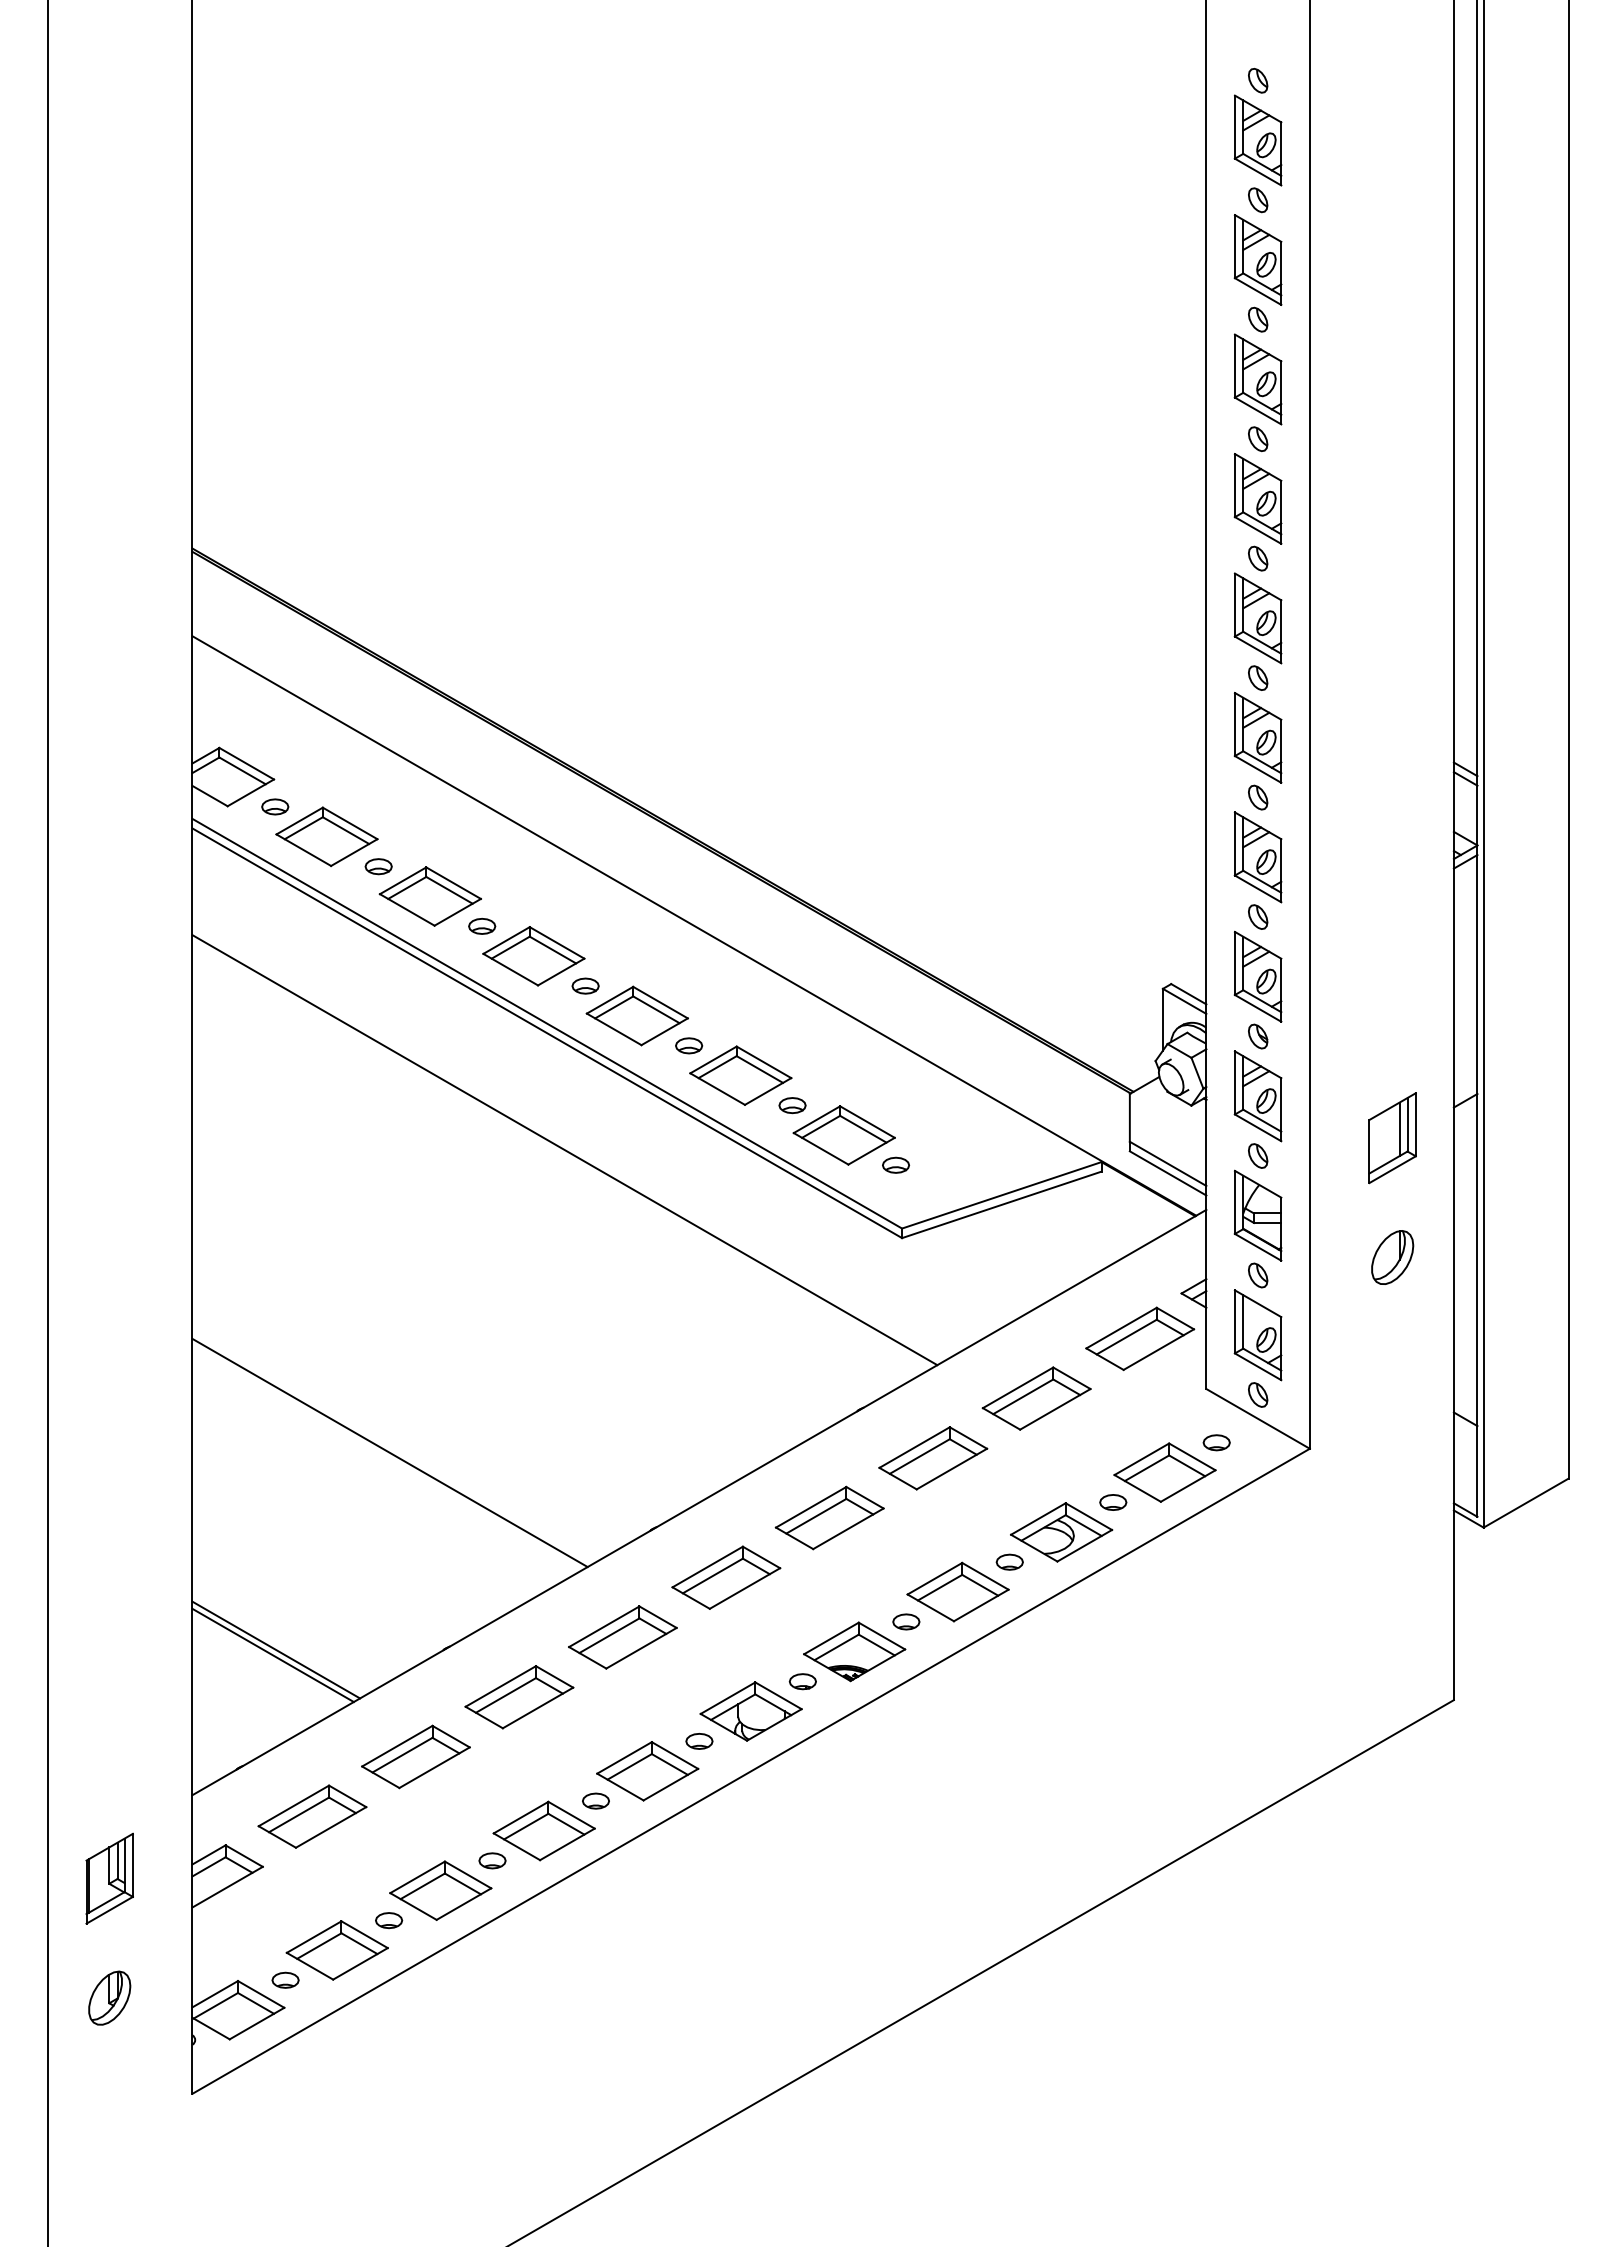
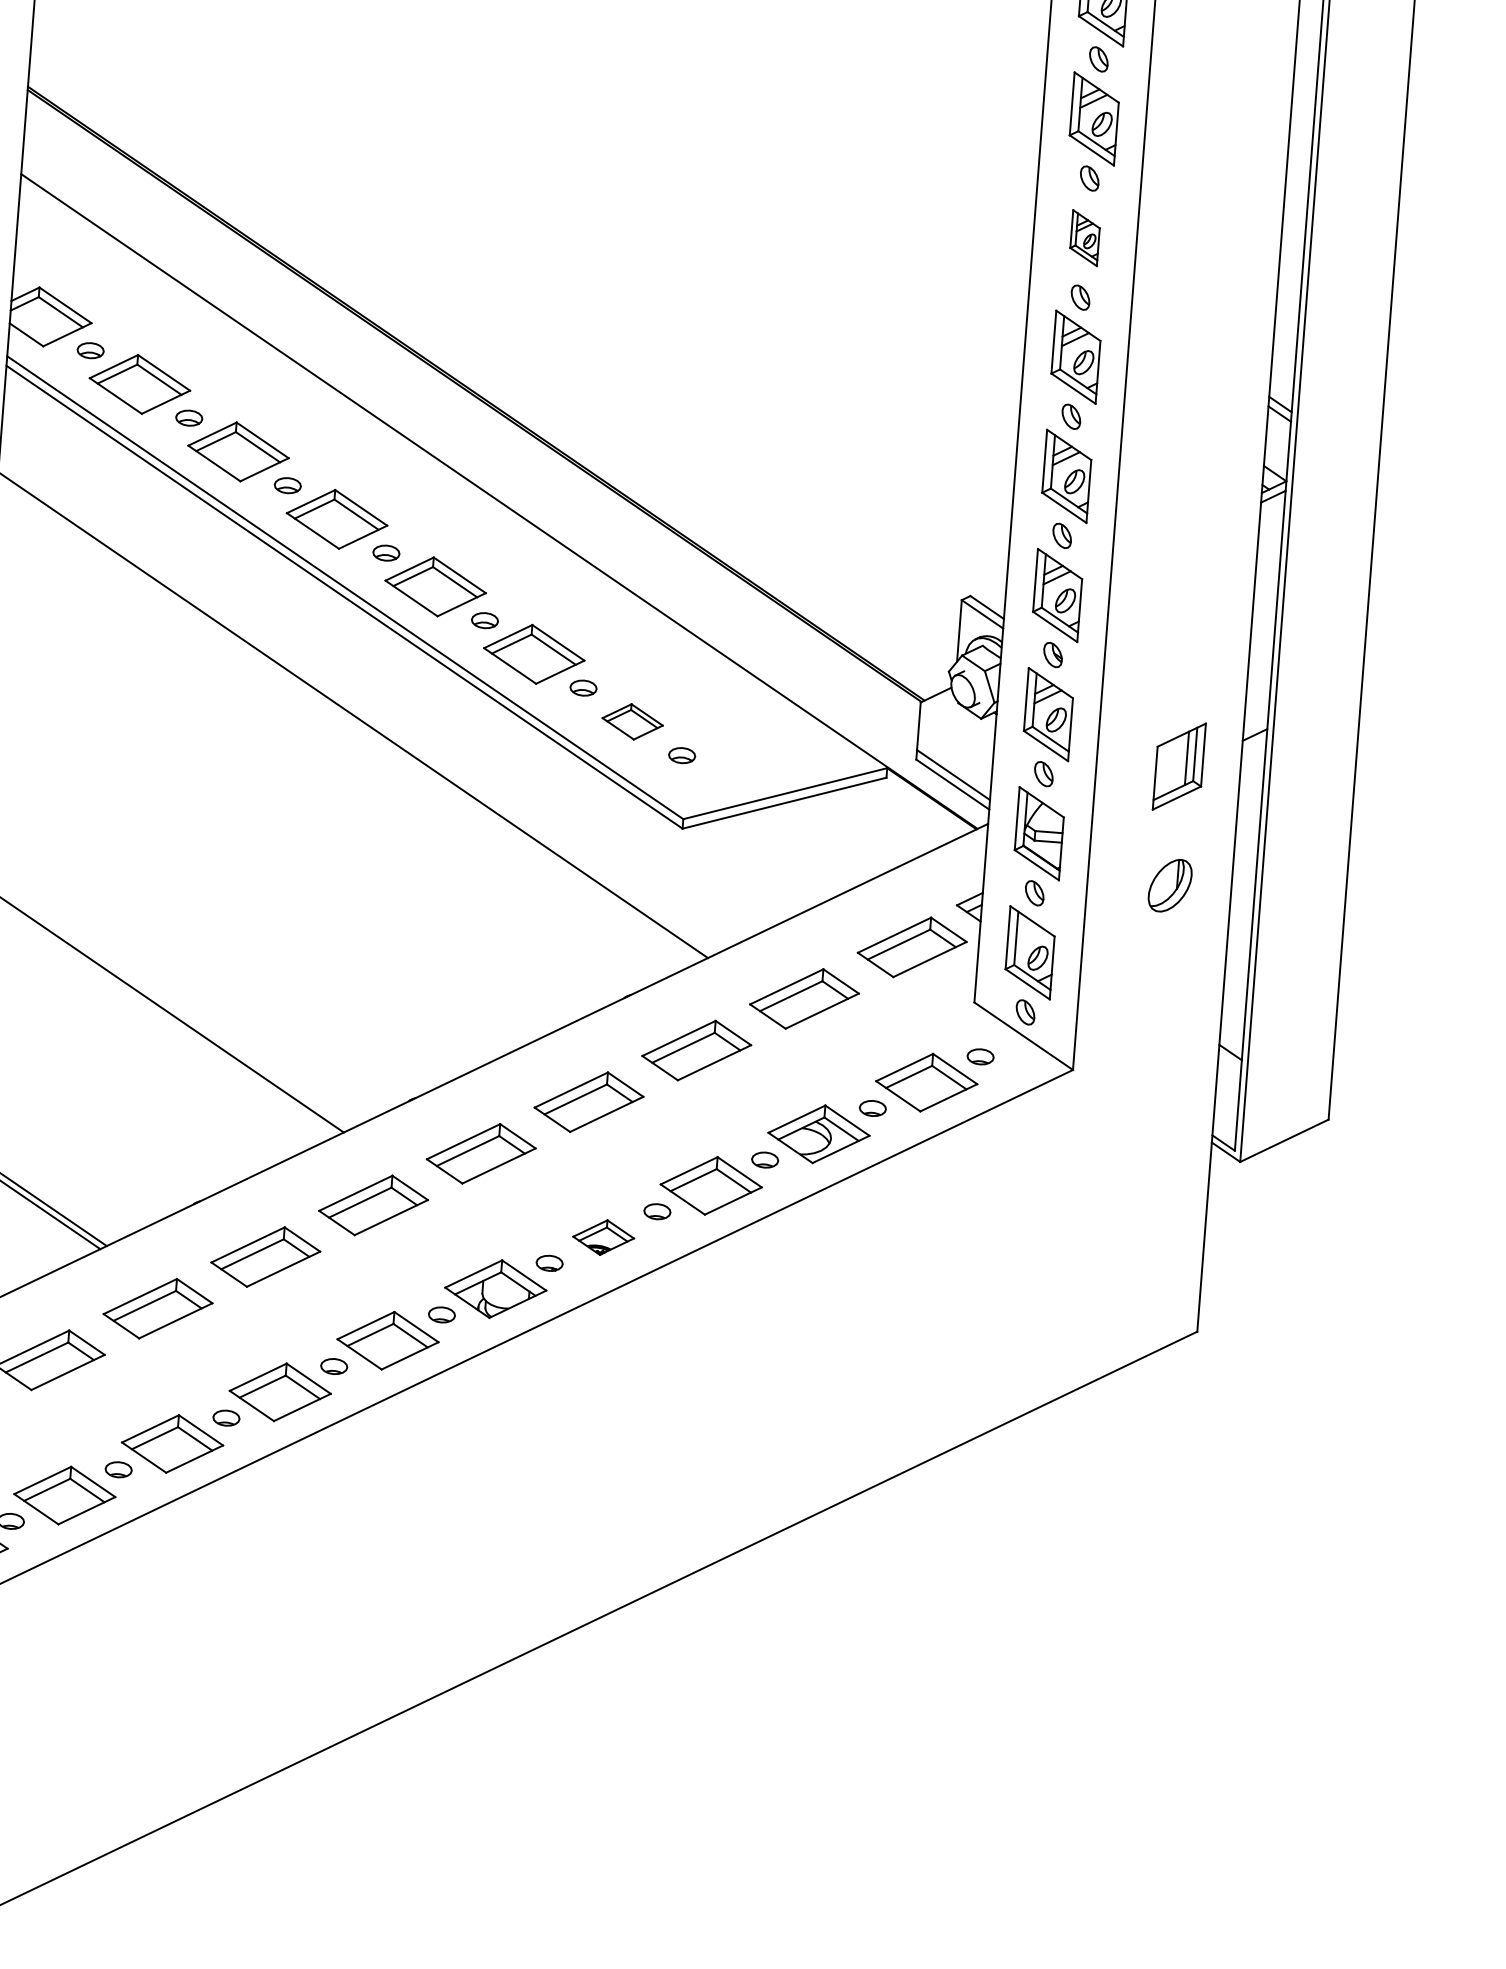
part: (1257, 618) -> (1084, 238), size x0.6
part: (843, 1135) -> (632, 721), size x0.6
part: (854, 1651) -> (603, 1237), size x0.6

